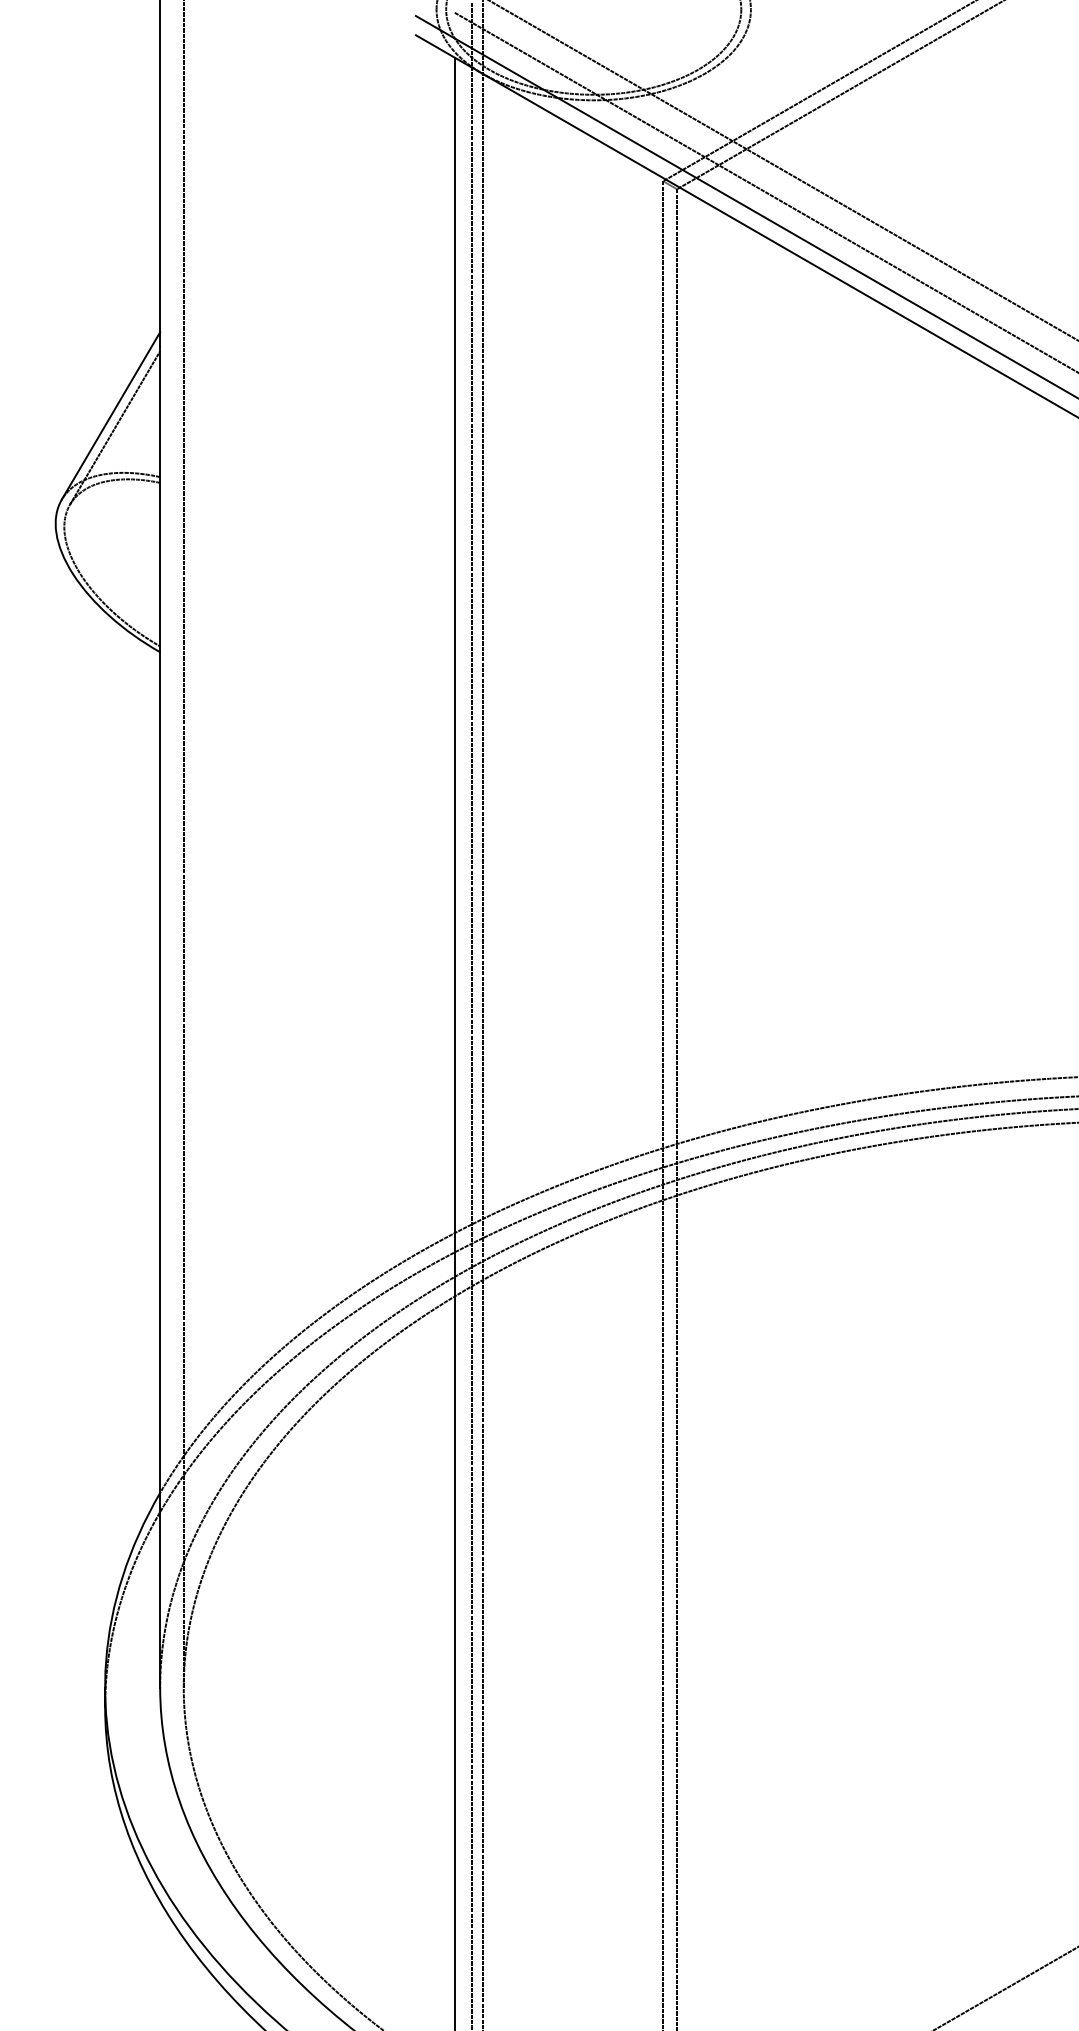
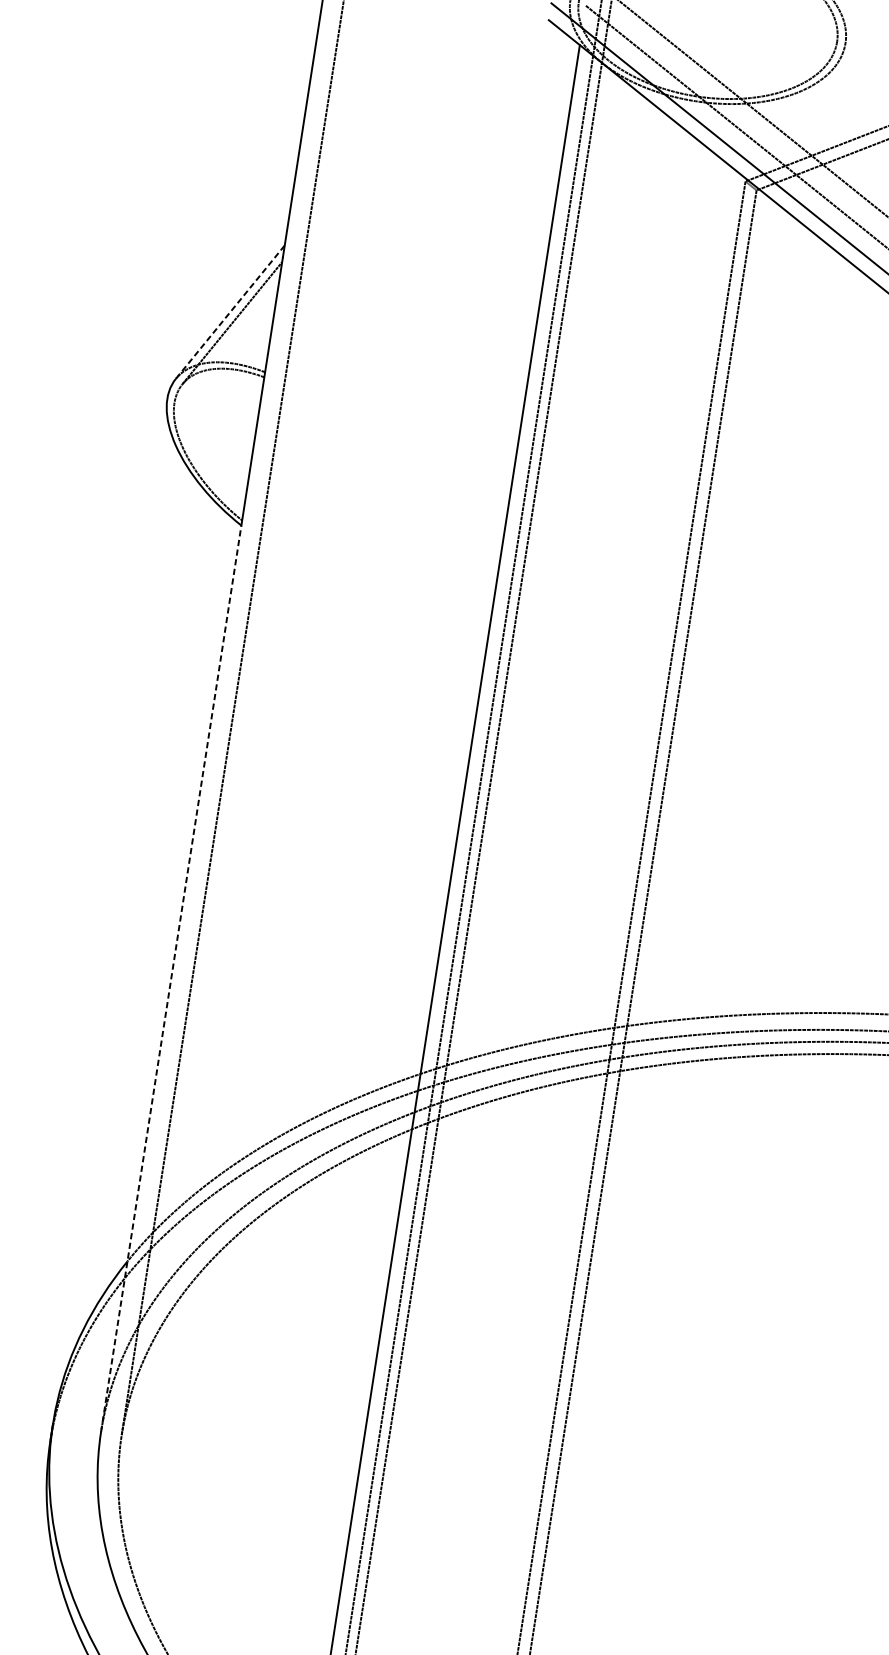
line: (111, 415) -> (230, 311), solid -> dashed
line: (160, 1169) -> (171, 978), solid -> dashed

